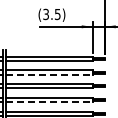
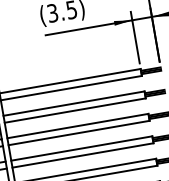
line: (50, 74) -> (76, 110), dashed -> solid
line: (50, 102) -> (84, 155), dashed -> solid

